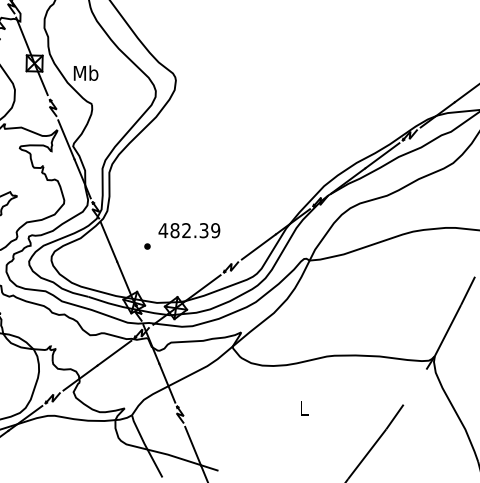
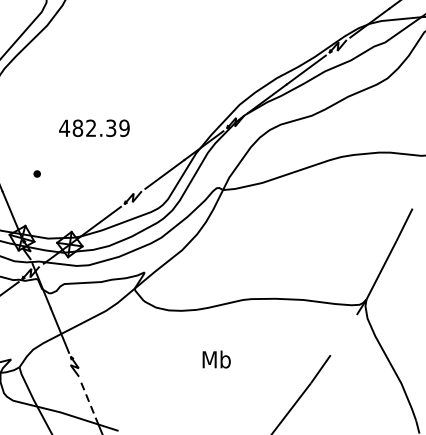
text: (189, 230) -> (94, 128), moved
text: (304, 408) -> (217, 359), L -> Mb
line: (193, 446) -> (89, 403), solid -> dashed

